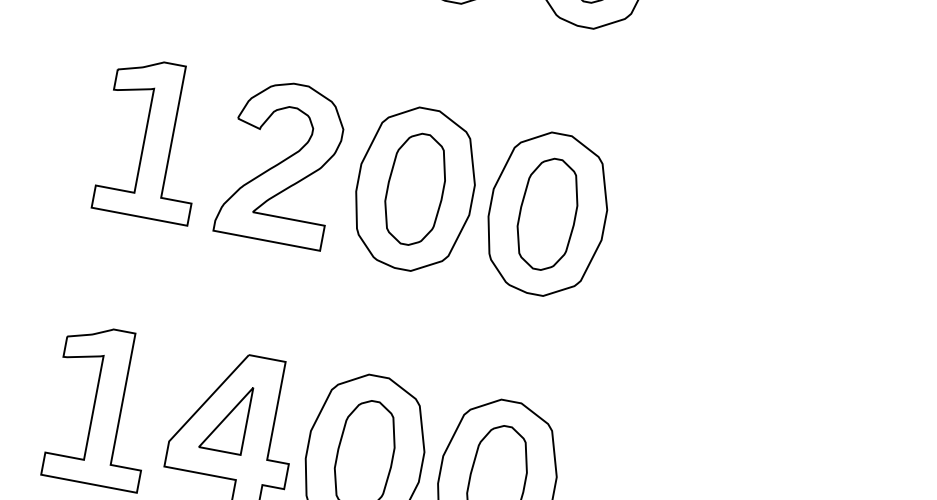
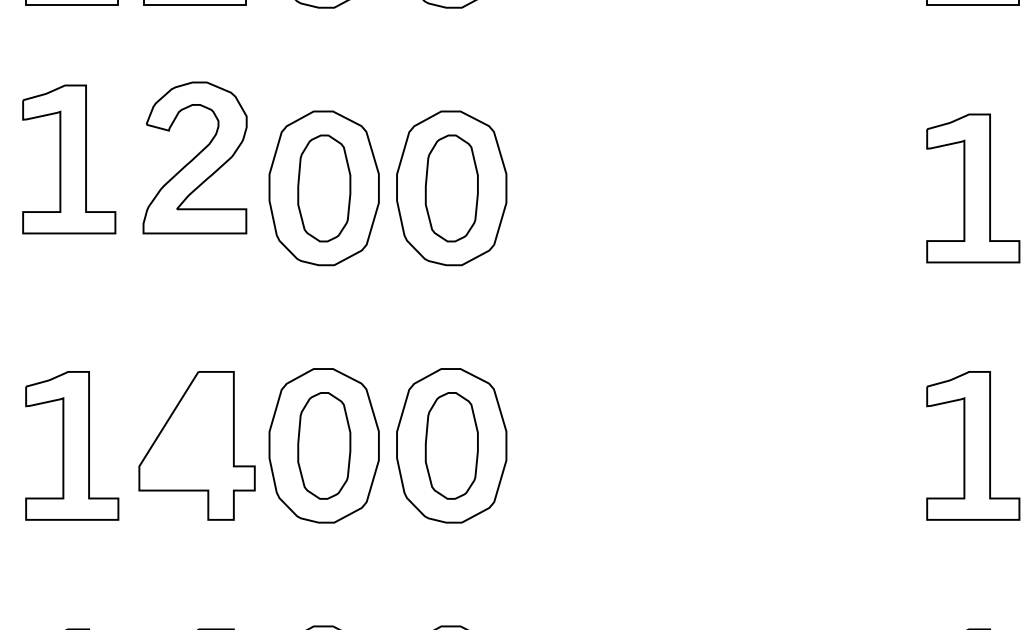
part: (154, 140) -> (69, 159), moved
part: (281, 161) -> (194, 157), moved
part: (226, 418) -> (188, 434), removed

